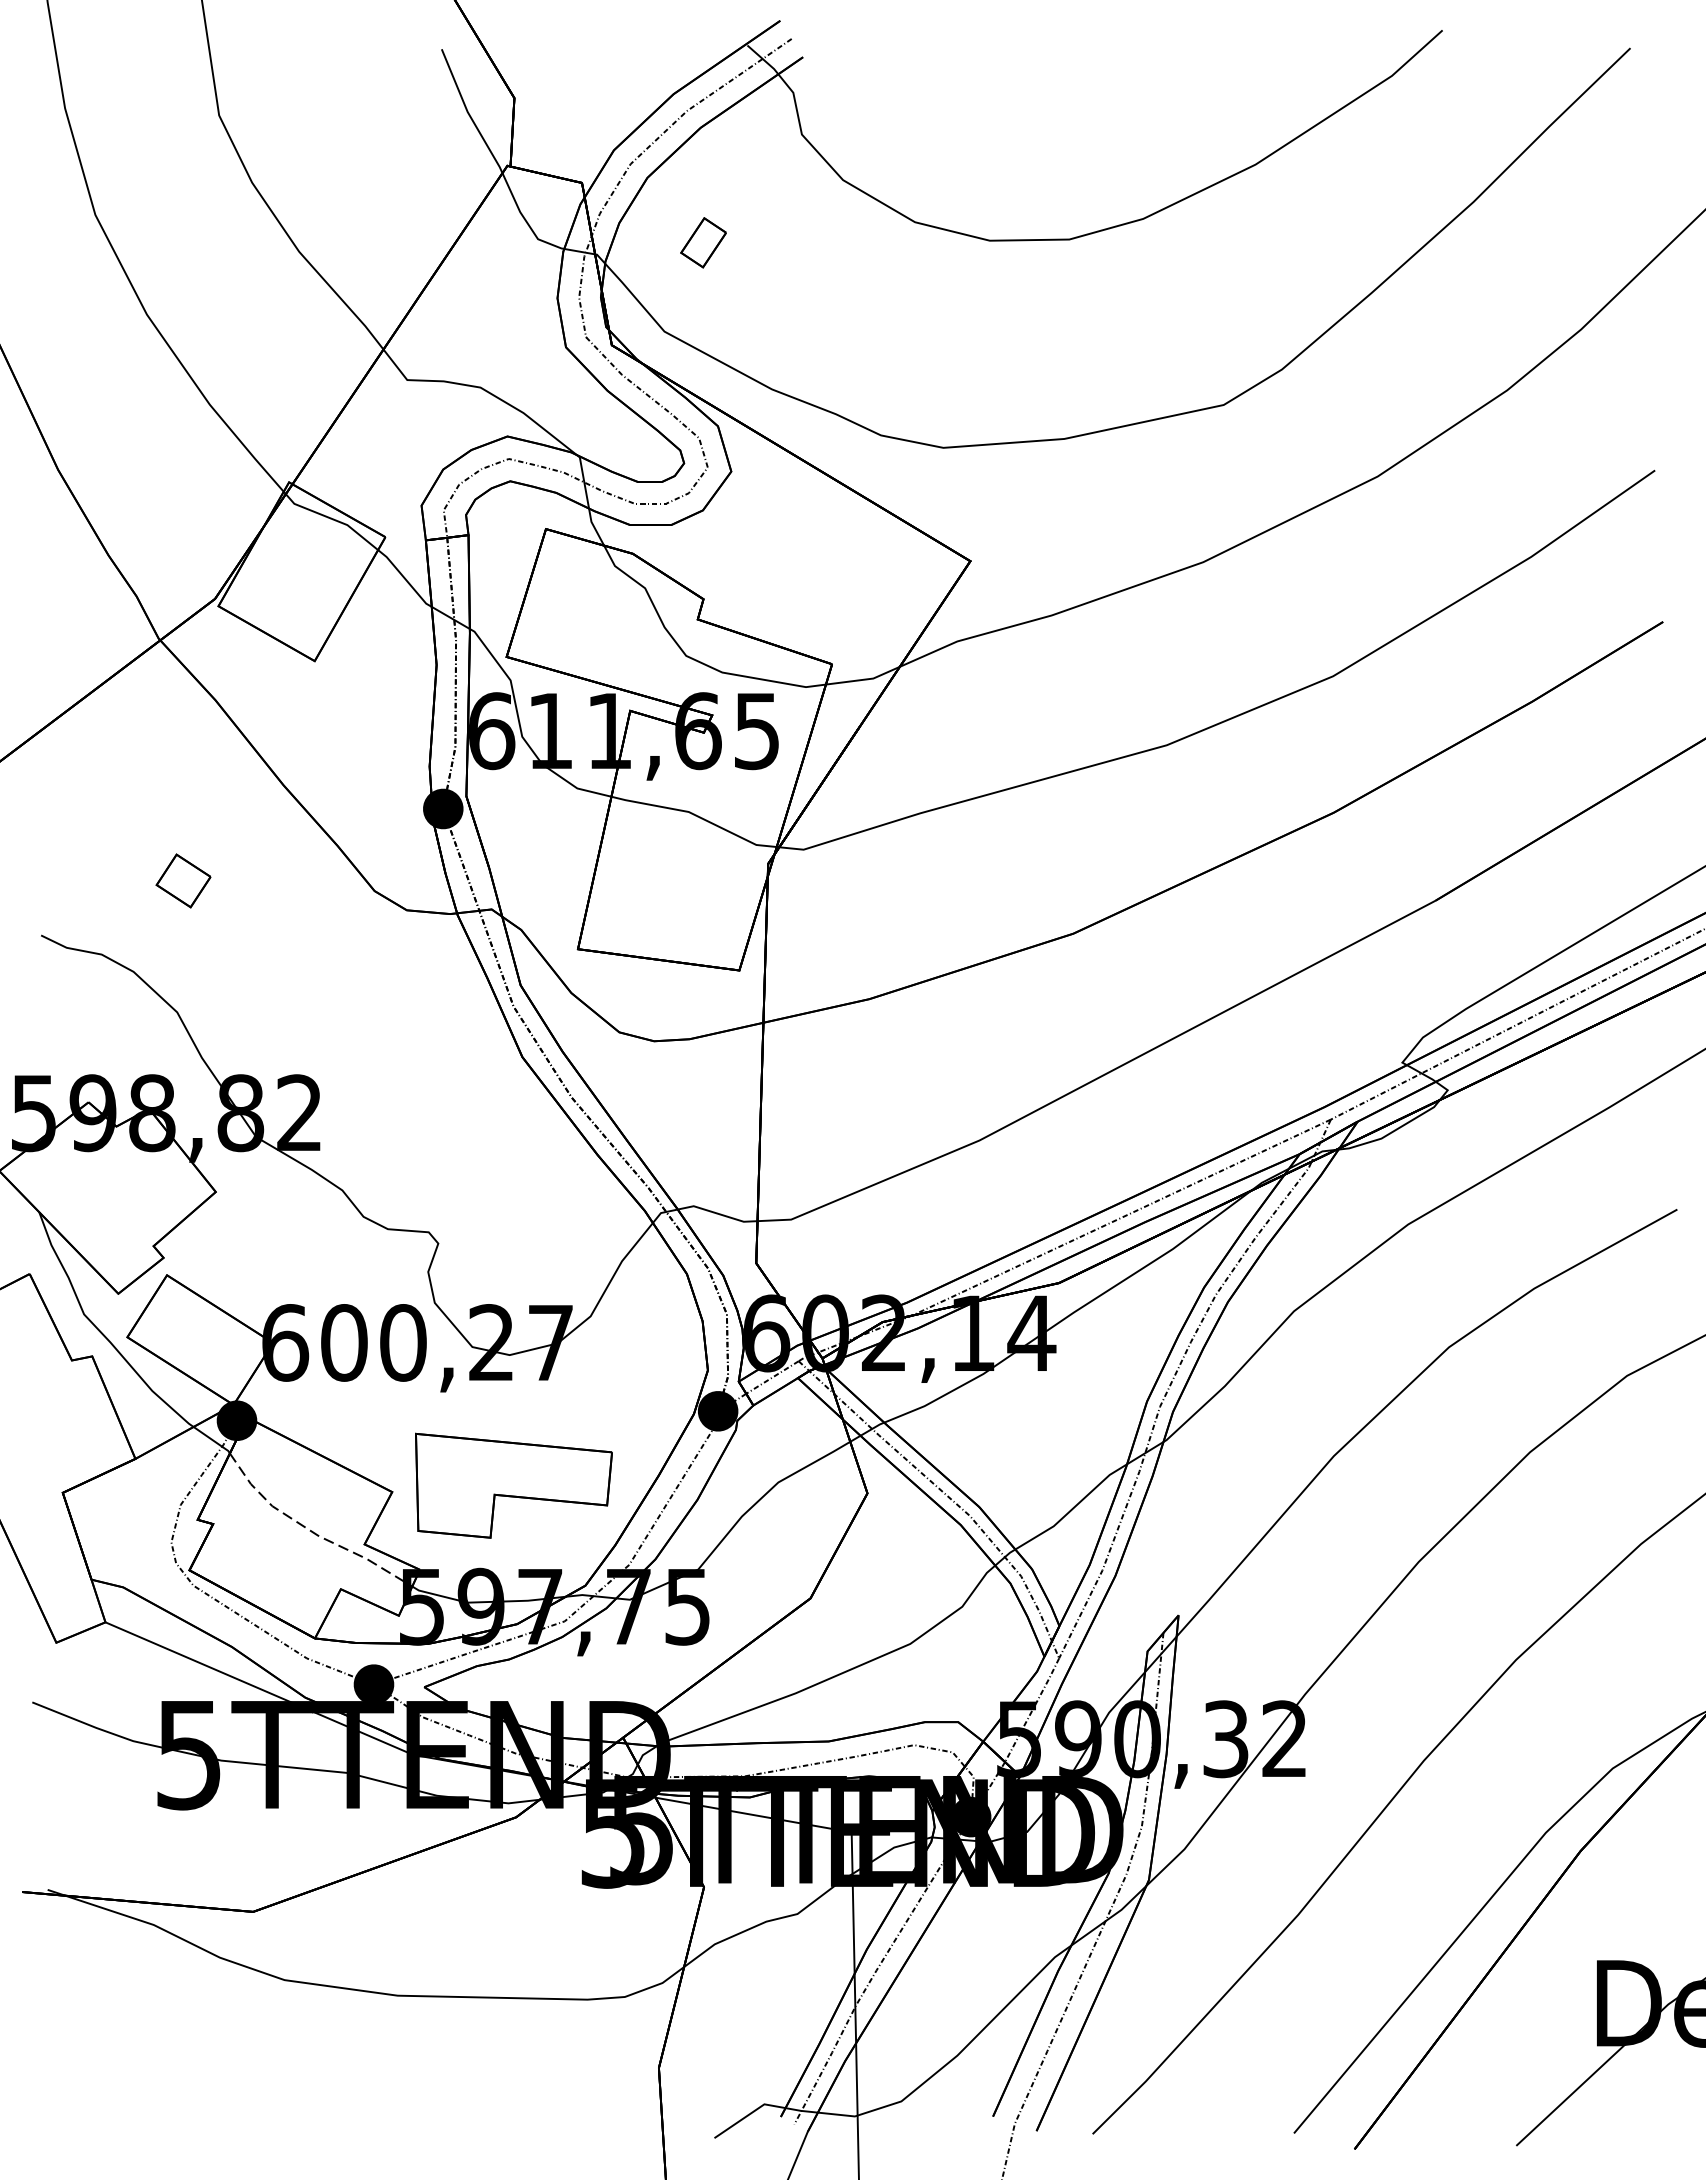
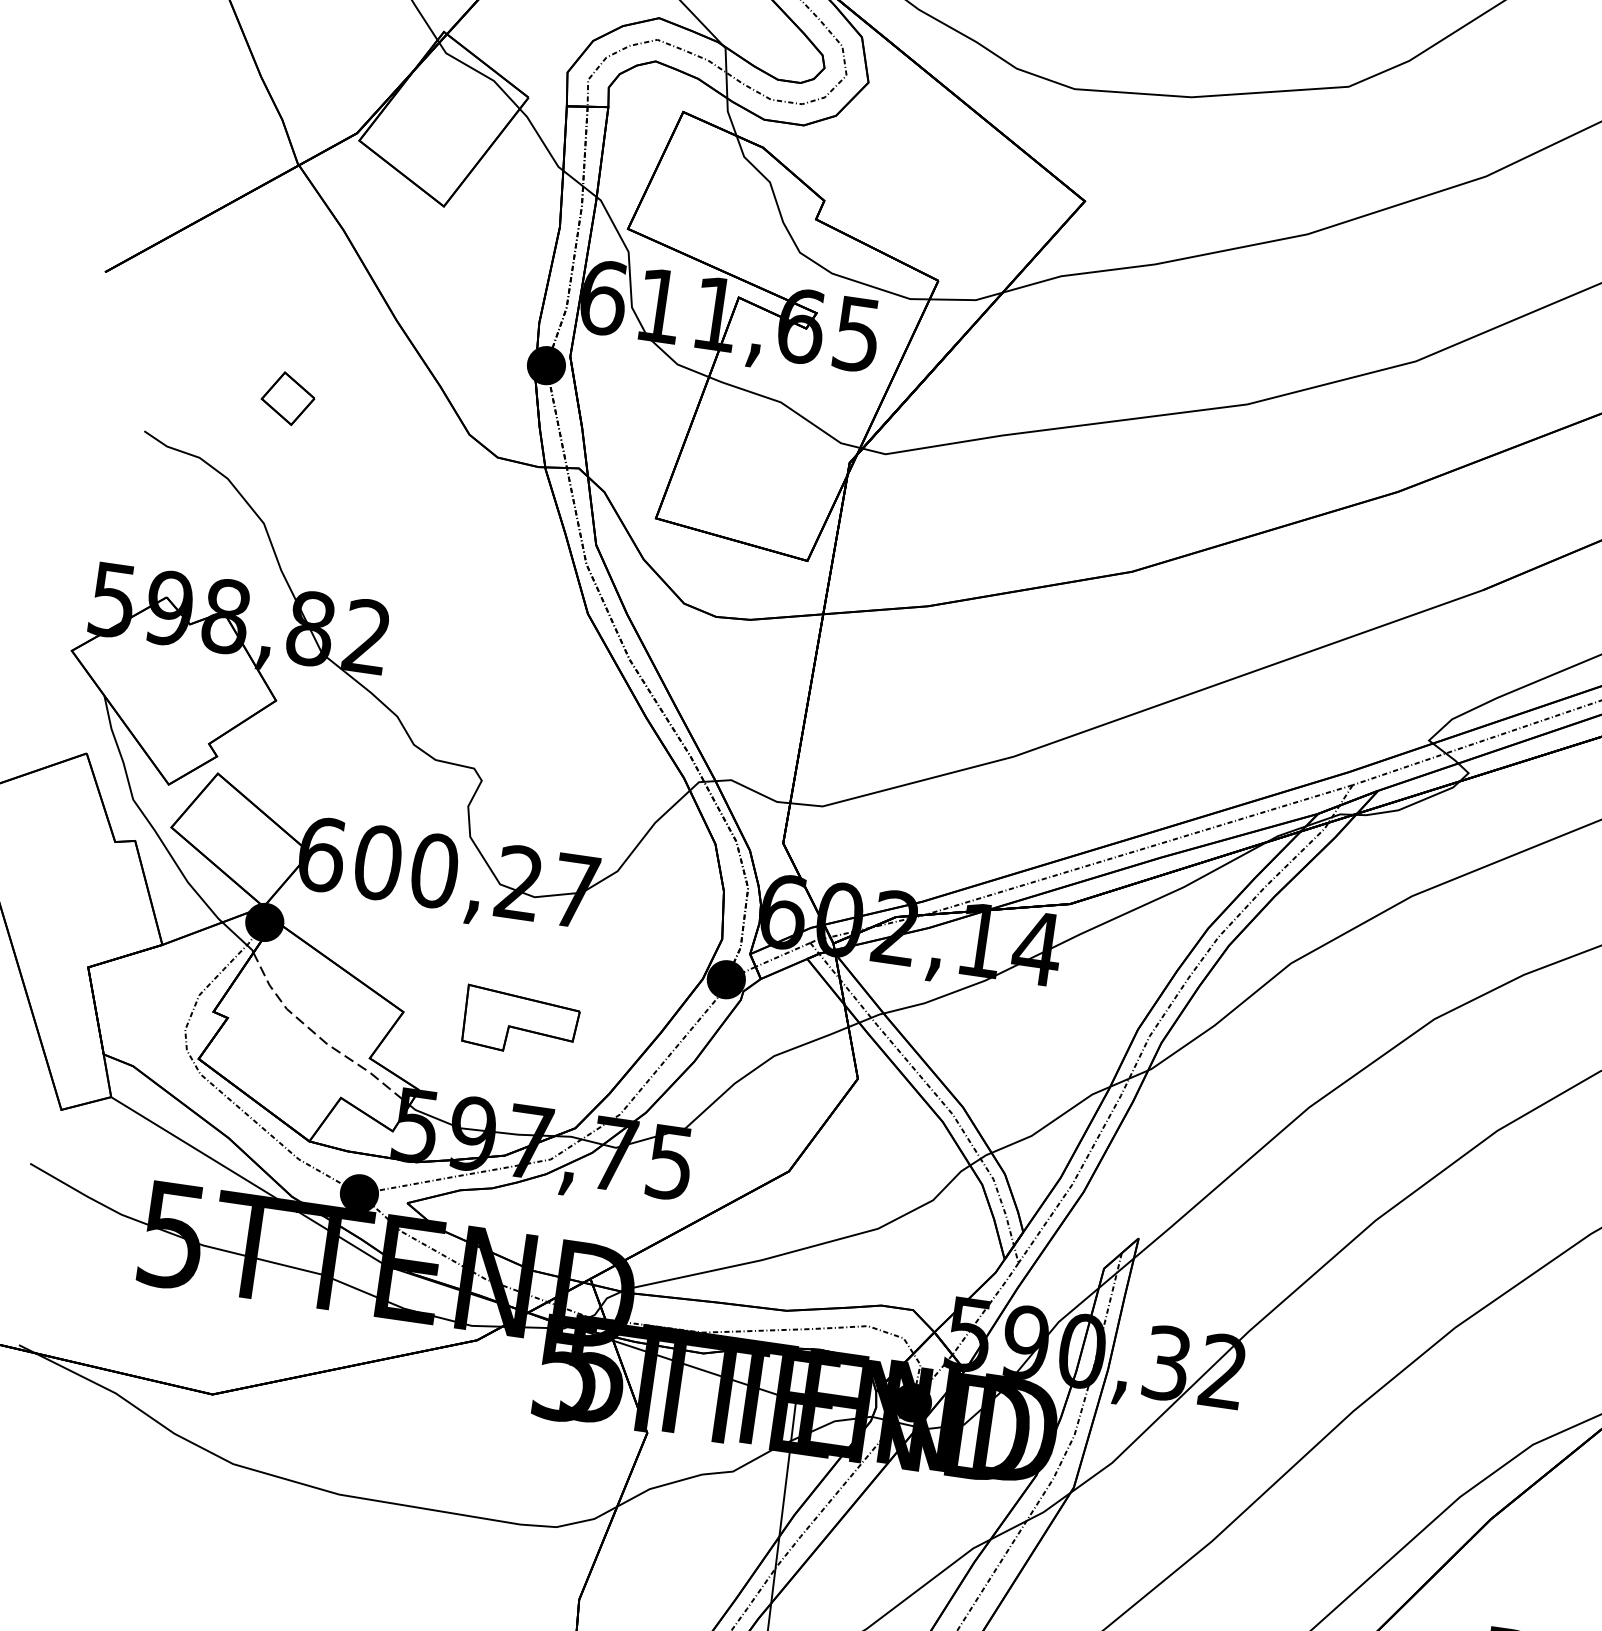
part: (513, 1485) -> (520, 1022), size x0.6

